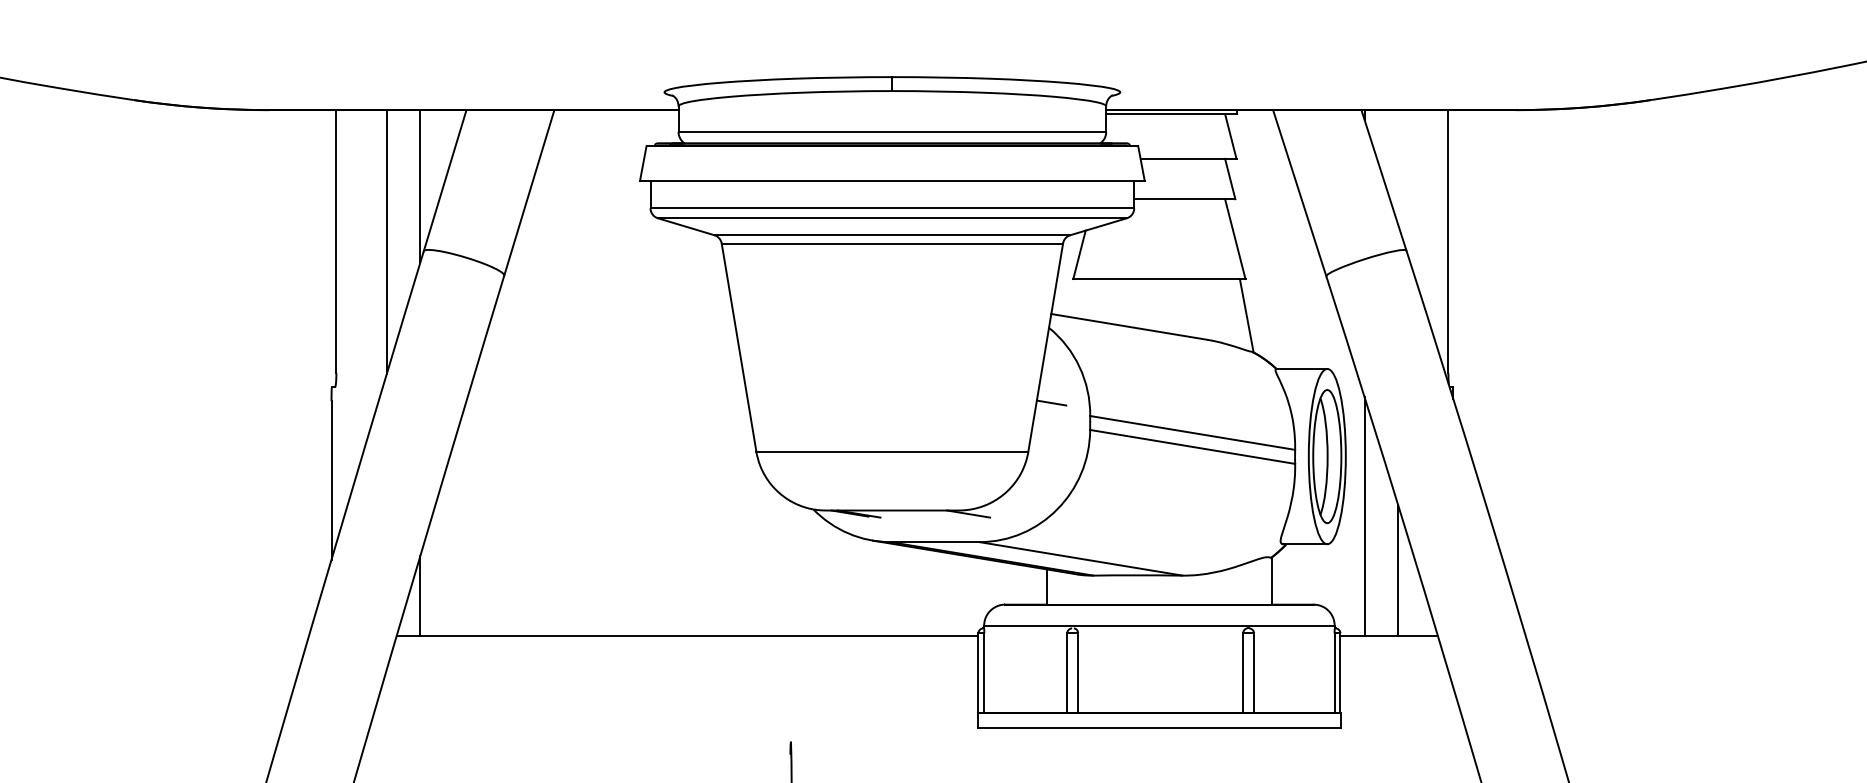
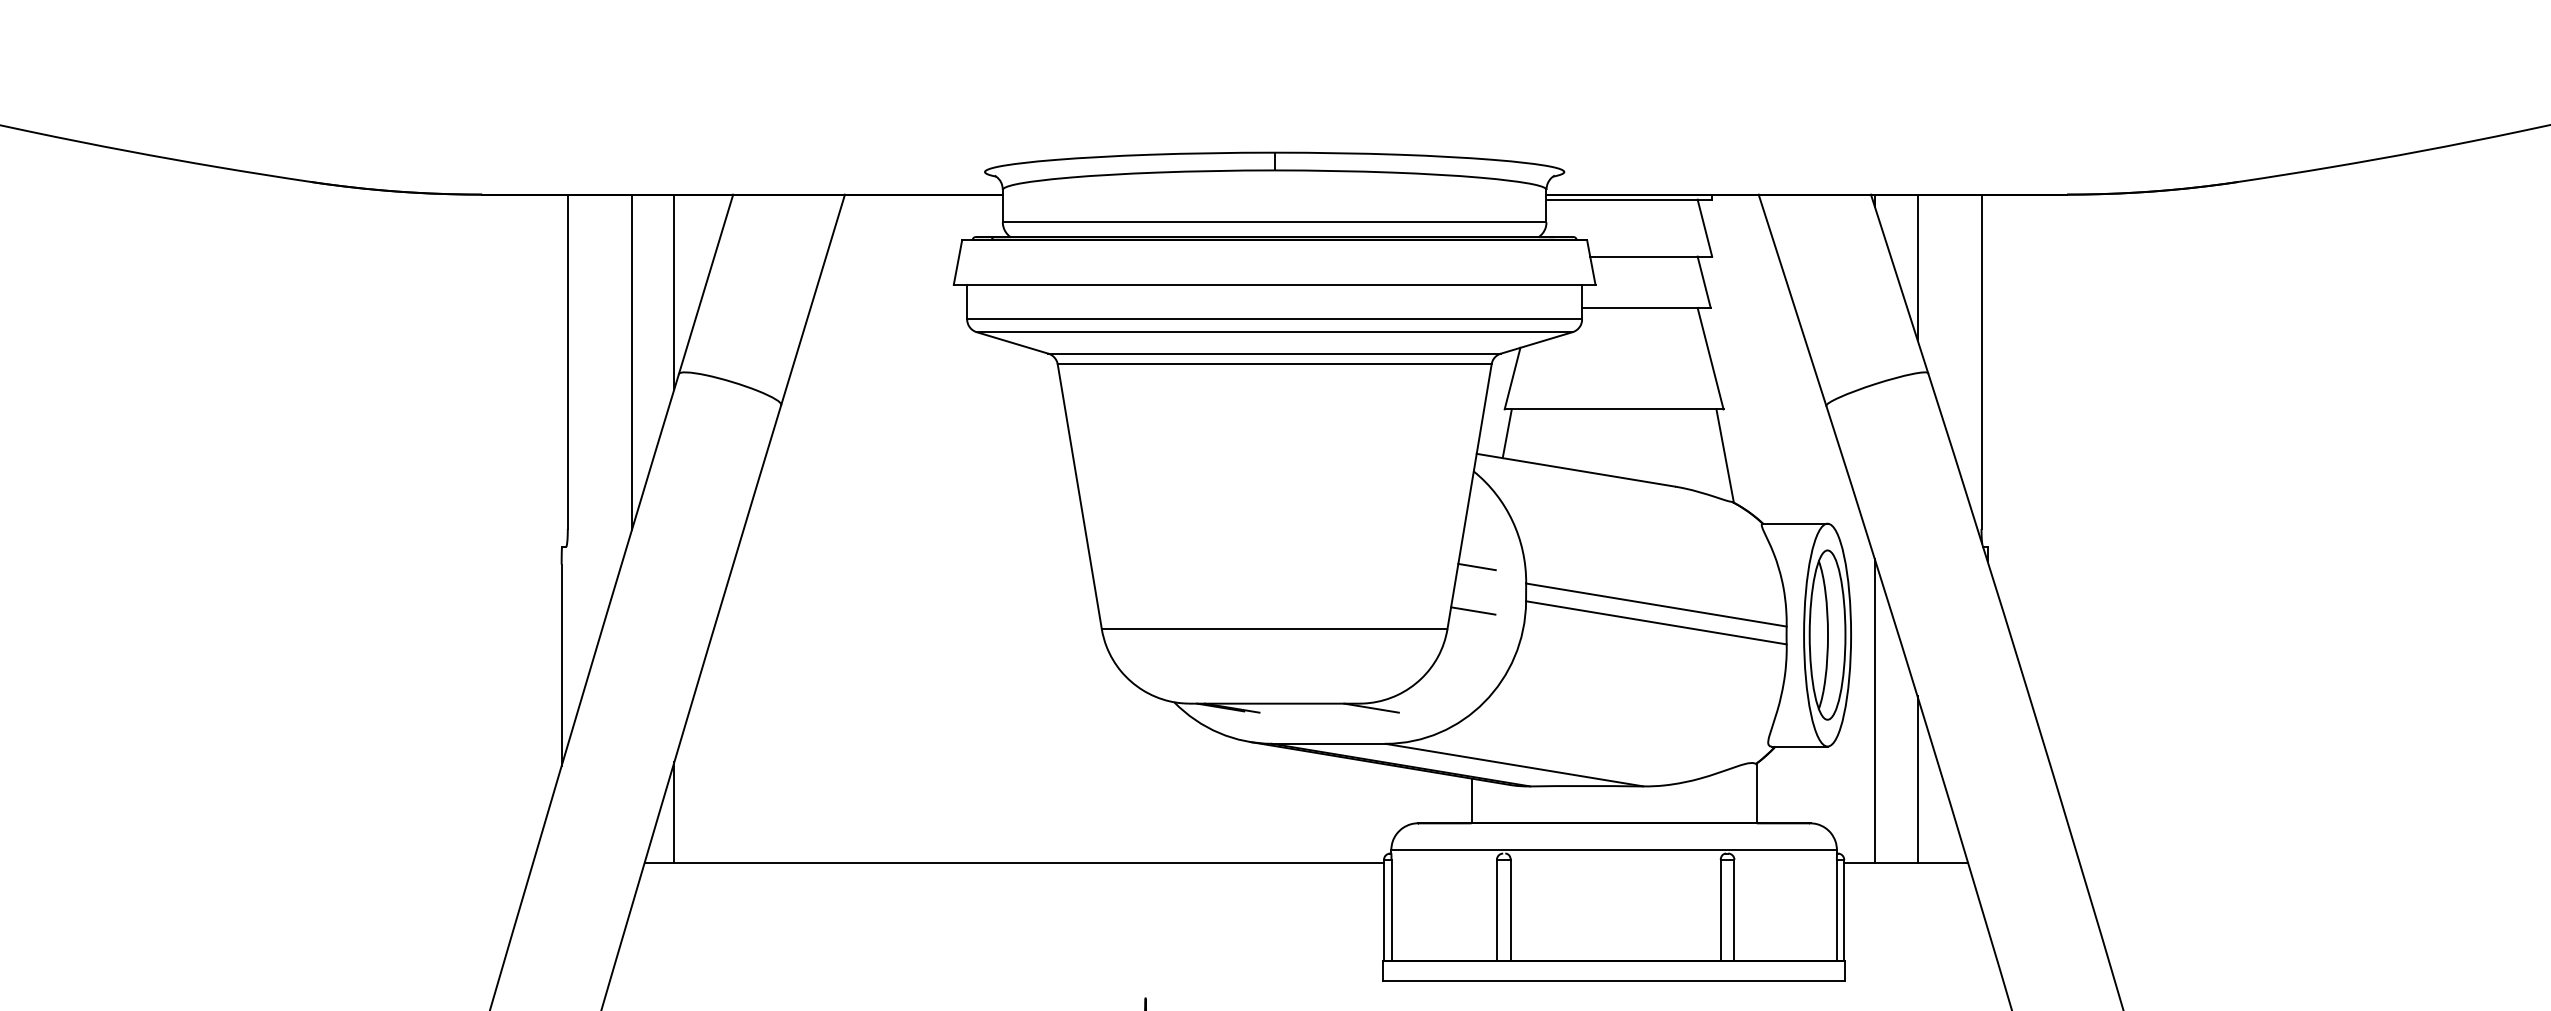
line: (1398, 166) -> (1917, 266), added
line: (1074, 298) -> (1506, 433), added
line: (1048, 437) -> (1473, 610), added

